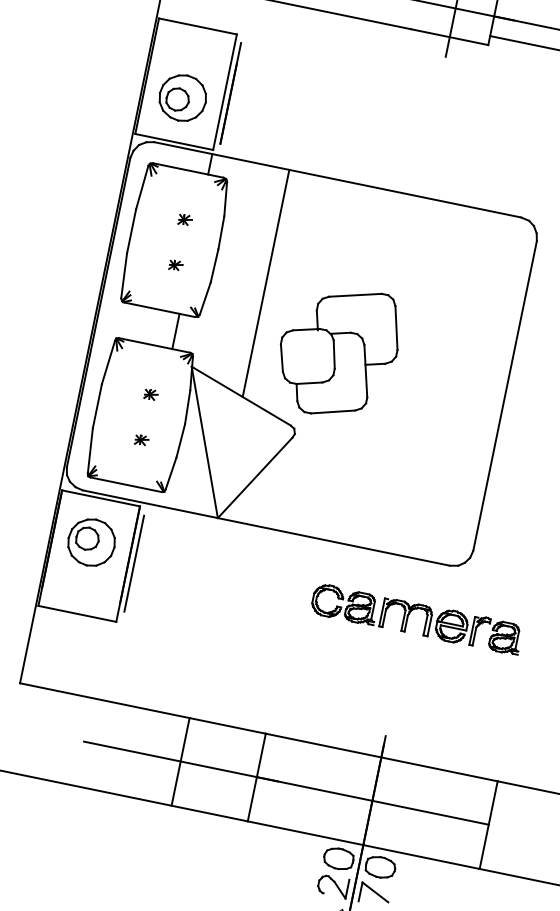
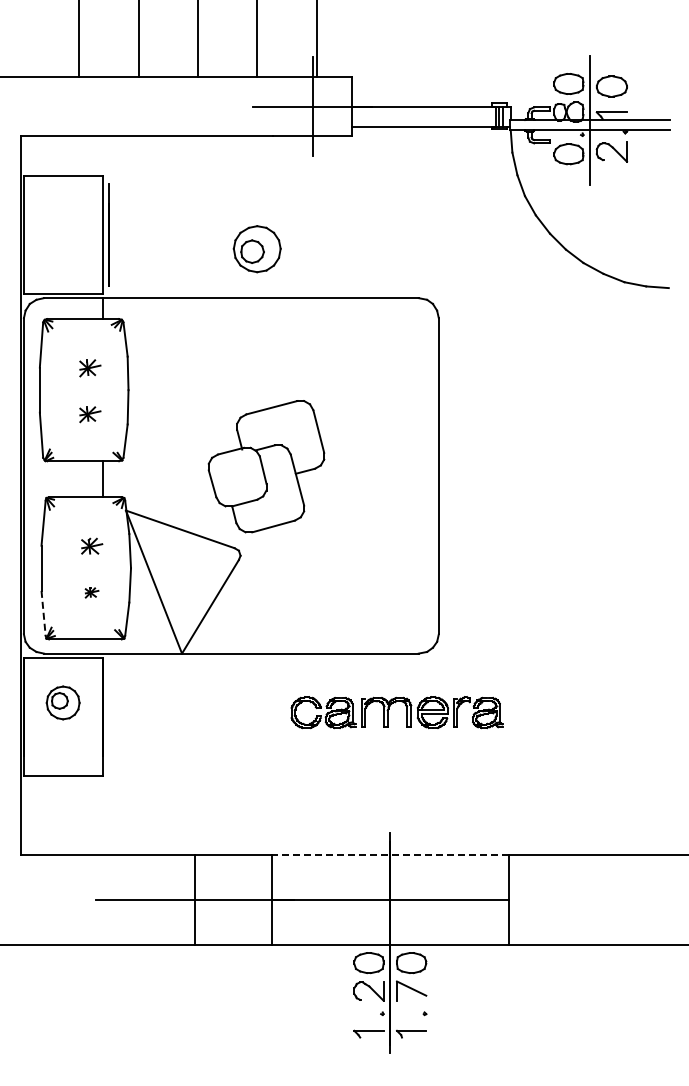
part: (182, 98) -> (256, 249), moved
part: (185, 220) -> (90, 368), size x1.6
part: (176, 265) -> (90, 414), size x1.6
line: (266, 282) -> (182, 413), removed
part: (150, 393) -> (91, 545), size x1.6
line: (90, 450) -> (43, 613), solid -> dashed
part: (90, 541) -> (62, 702), size x0.7
line: (134, 564) -> (109, 715), removed
line: (381, 757) -> (390, 855), solid -> dashed

